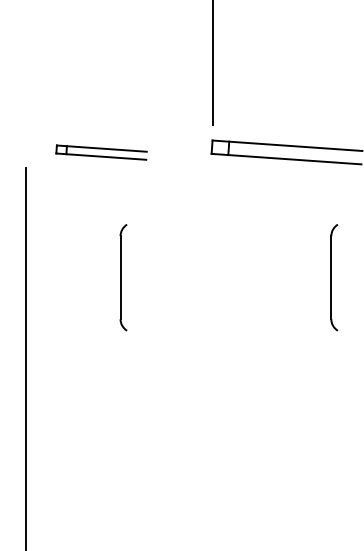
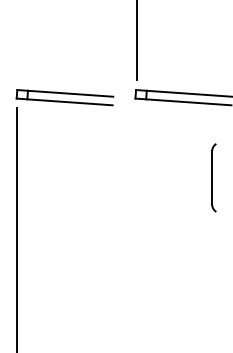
part: (100, 152) -> (64, 97), size x1.67
part: (122, 277) -> (78, 177), removed

